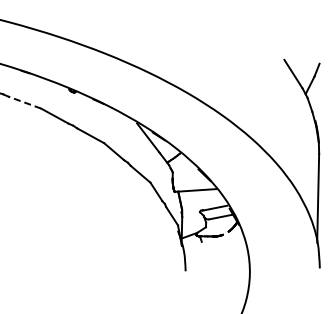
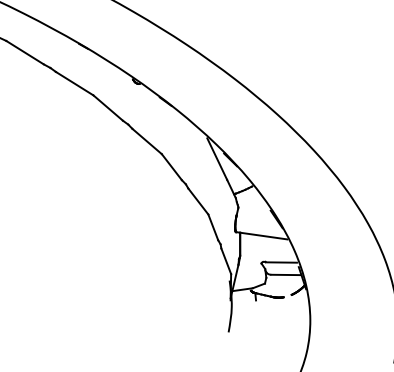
line: (24, 102) -> (74, 83), dashed -> solid

